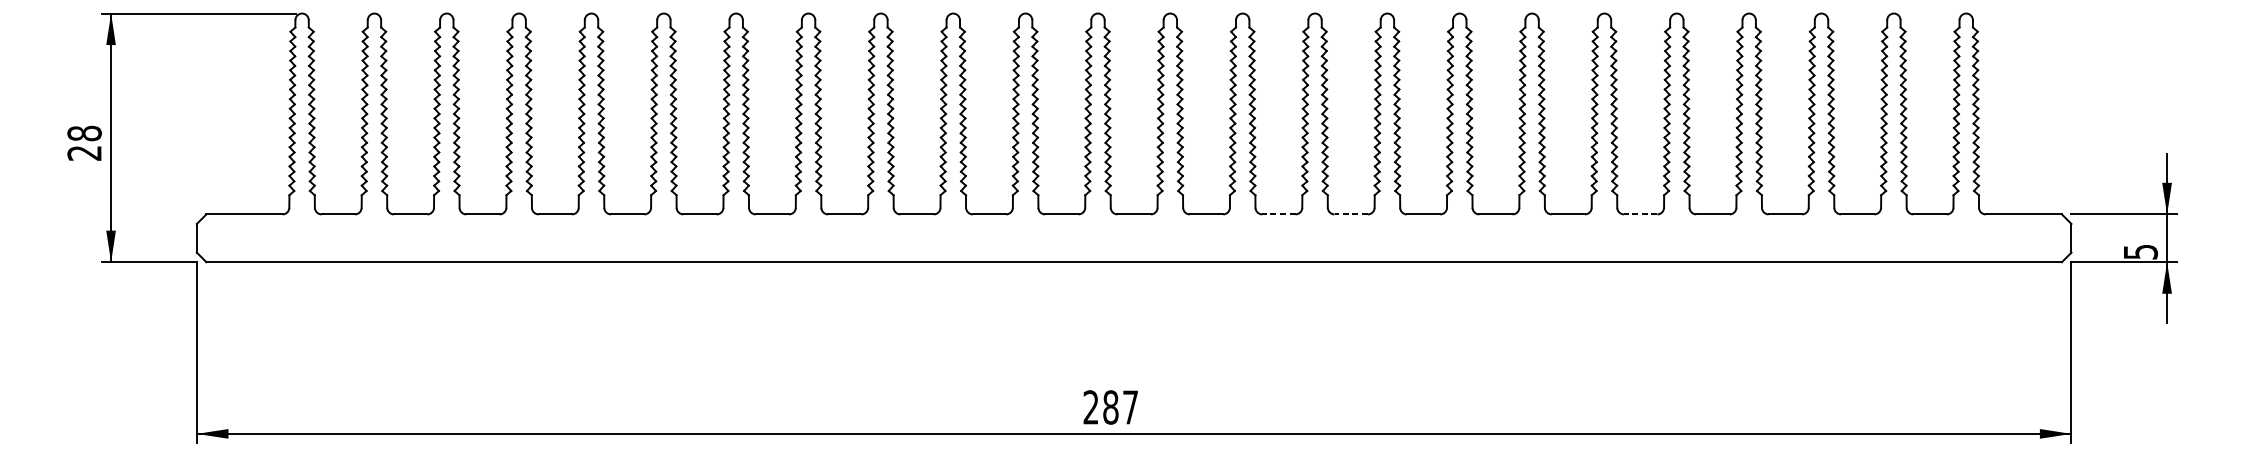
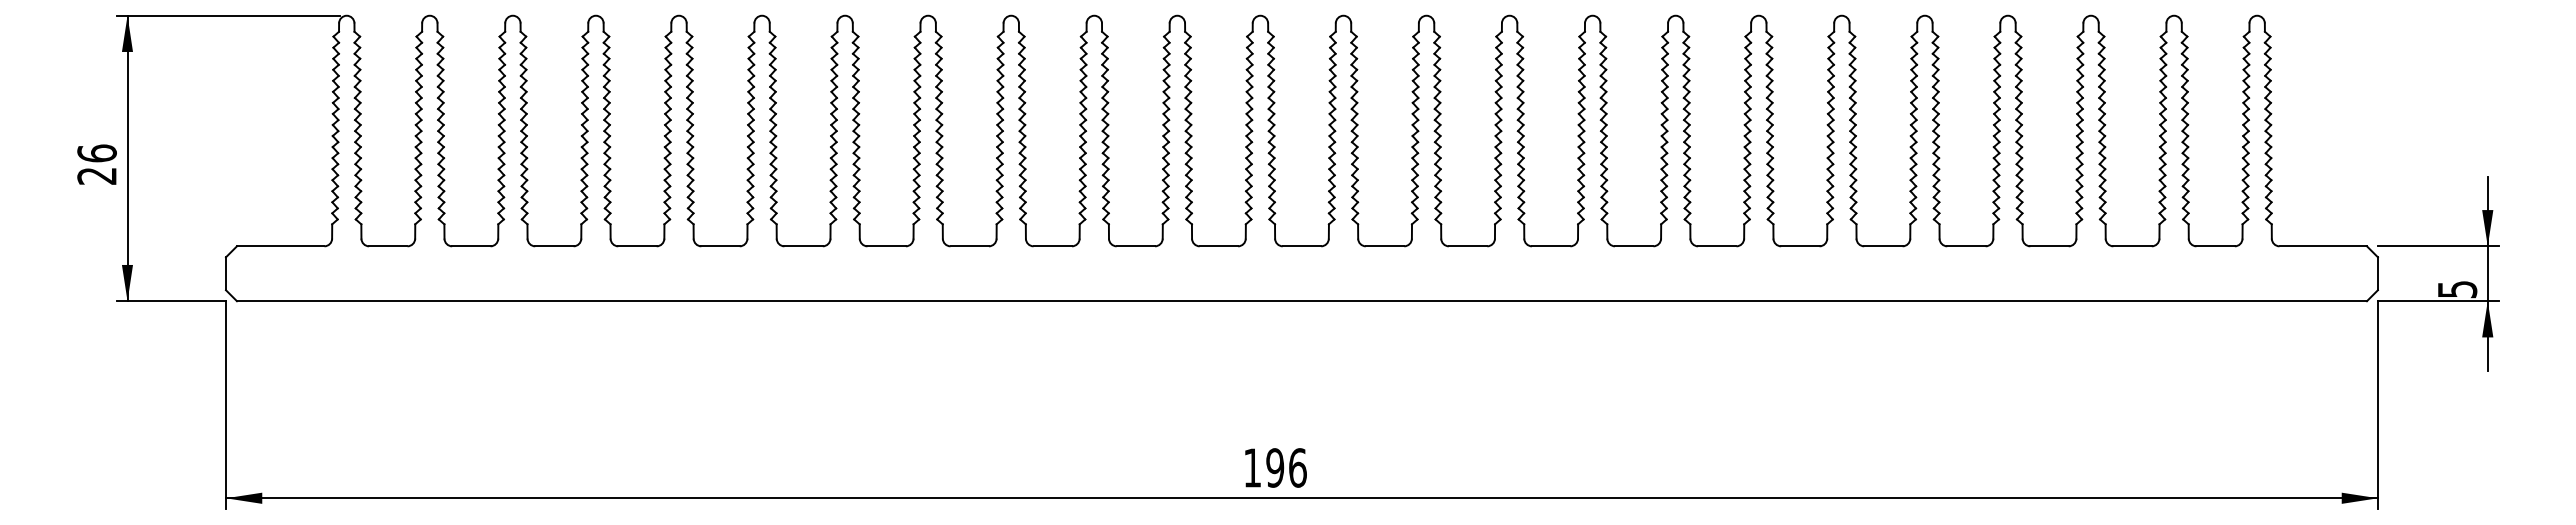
text: (84, 133) -> (96, 153), 28 -> 26
line: (1278, 214) -> (1467, 246), dashed -> solid
line: (1350, 214) -> (1550, 246), dashed -> solid
line: (1639, 214) -> (1882, 246), dashed -> solid
text: (1111, 407) -> (1275, 467), 287 -> 196

